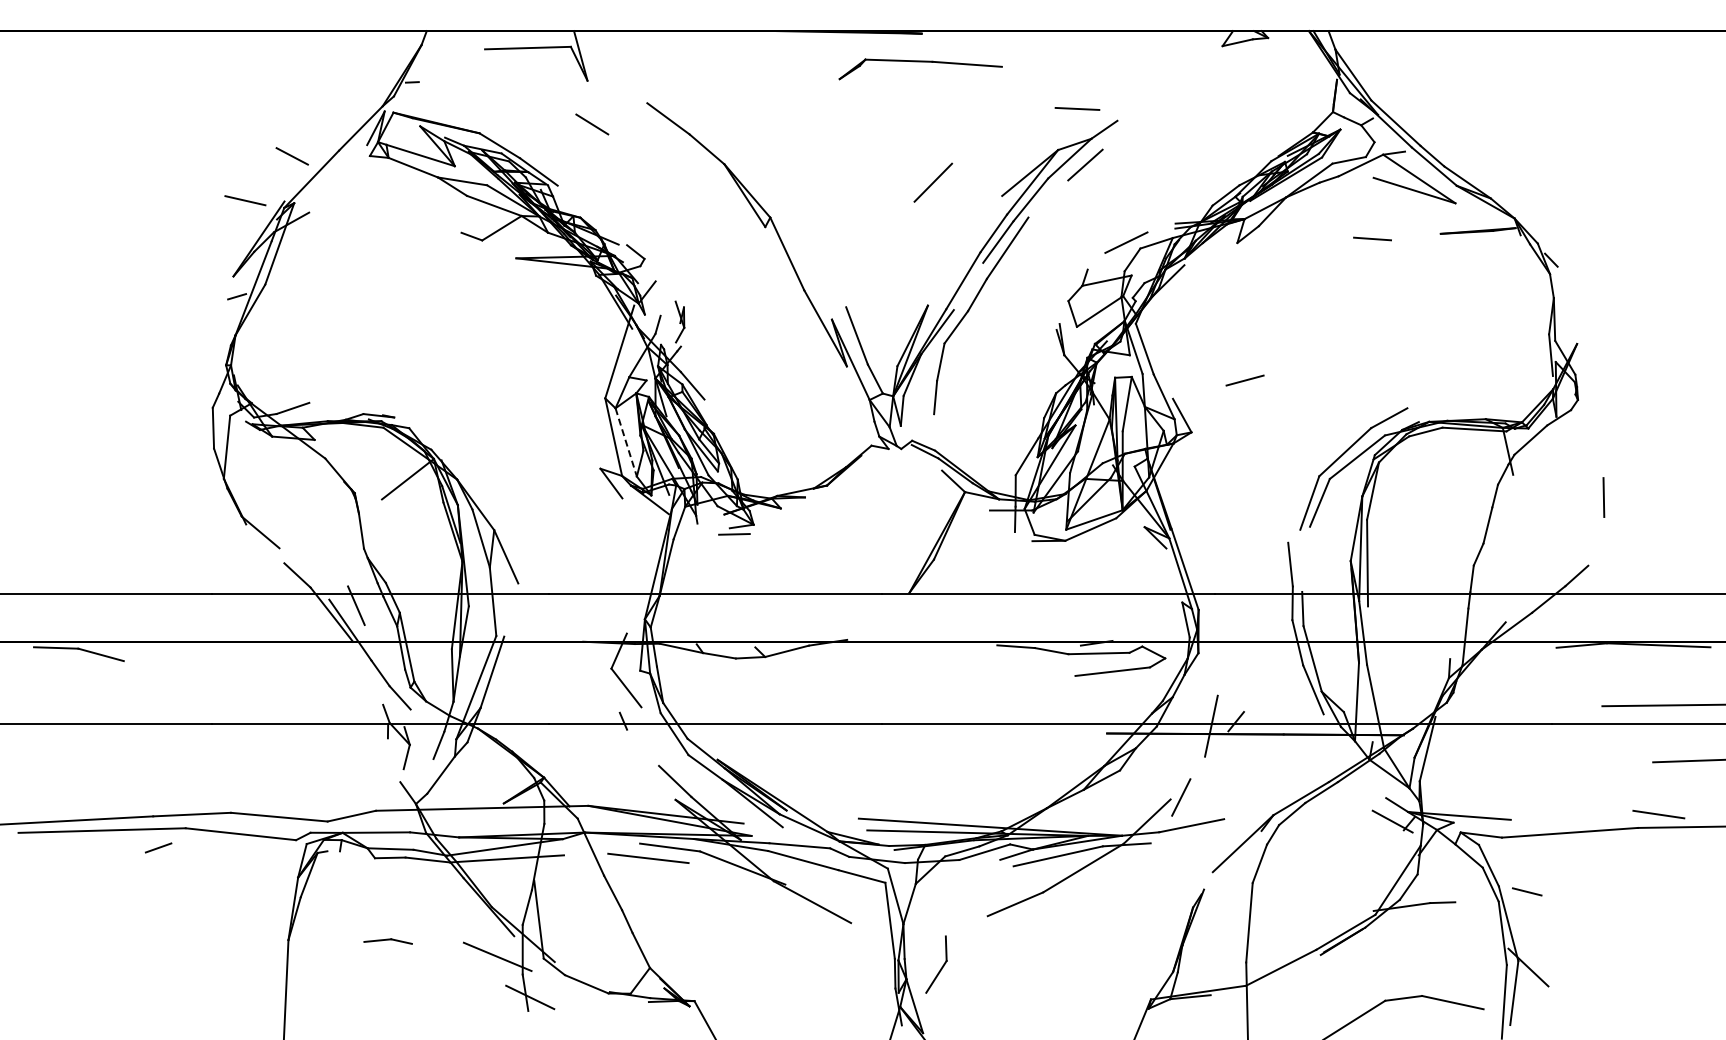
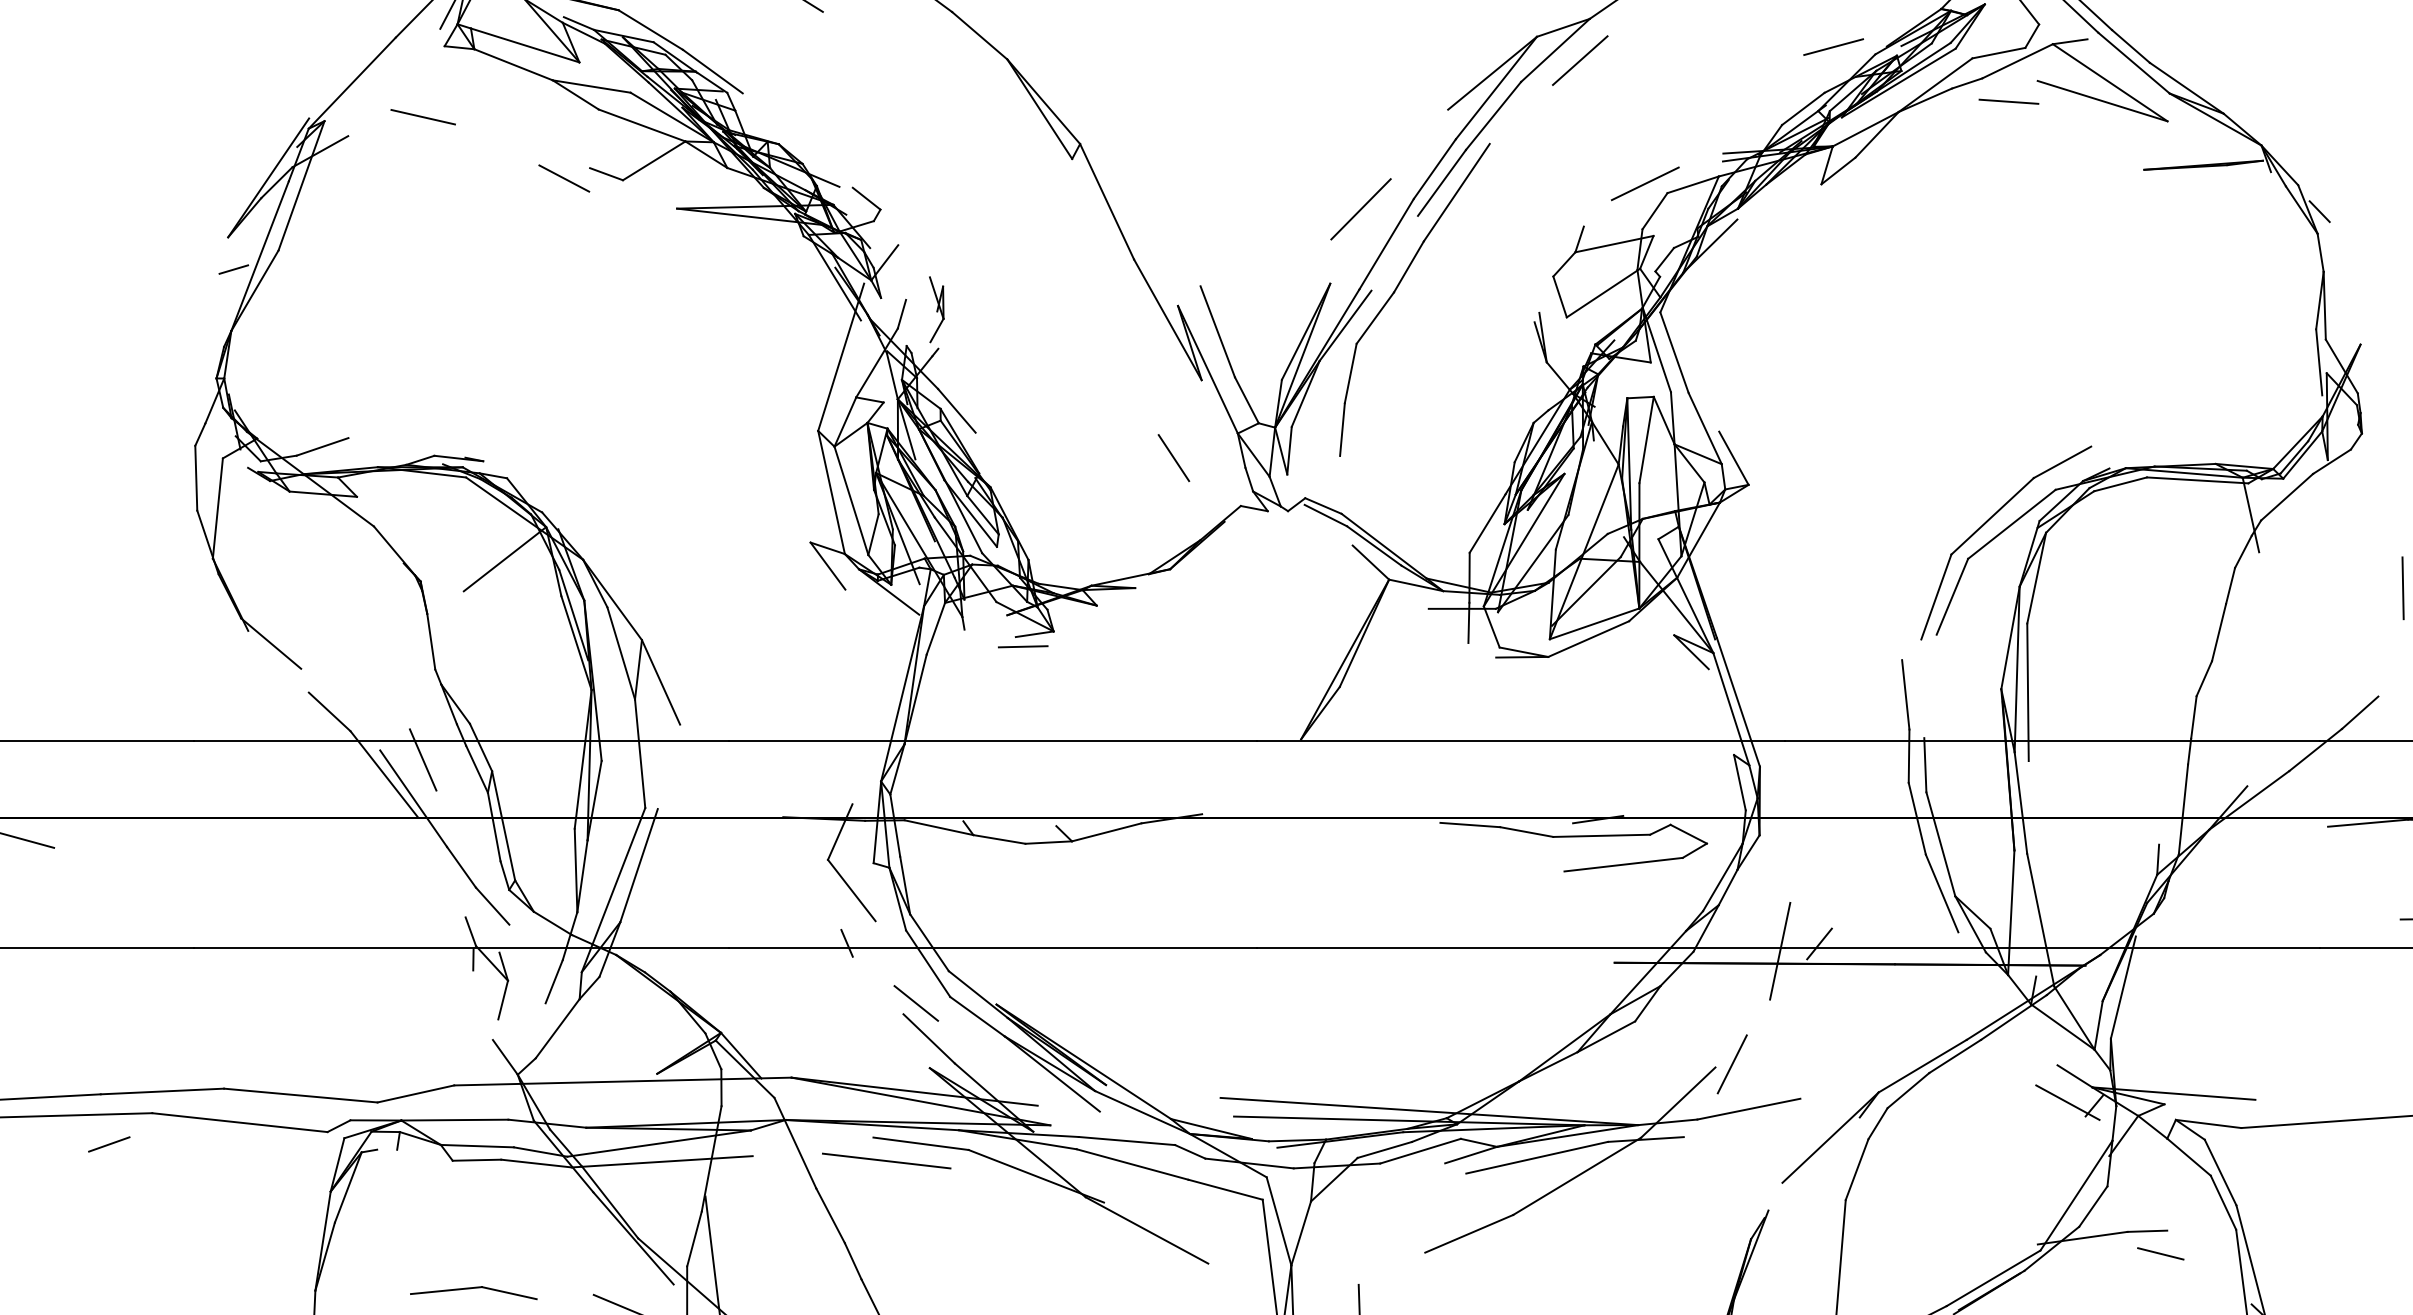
line: (291, 156) -> (563, 178), moved
line: (933, 182) -> (1361, 208), moved
line: (245, 200) -> (423, 116), moved
line: (1372, 238) -> (2008, 100), moved
line: (1244, 380) -> (1832, 47), moved
line: (828, 415) -> (1172, 458), added
line: (626, 442) -> (851, 500), dashed -> solid
line: (666, 759) -> (915, 1004), added
line: (1527, 891) -> (2161, 1253), moved
part: (387, 941) -> (472, 1292), size x1.67

